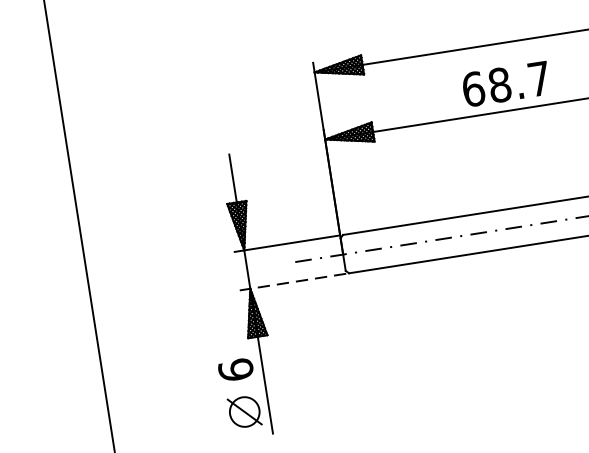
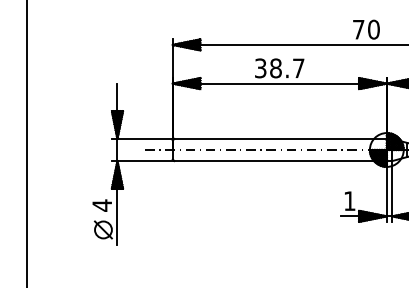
text: (473, 89) -> (260, 68), 68.7 -> 38.7
line: (299, 281) -> (145, 161), dashed -> solid
text: (236, 369) -> (102, 205), 6 -> 4

